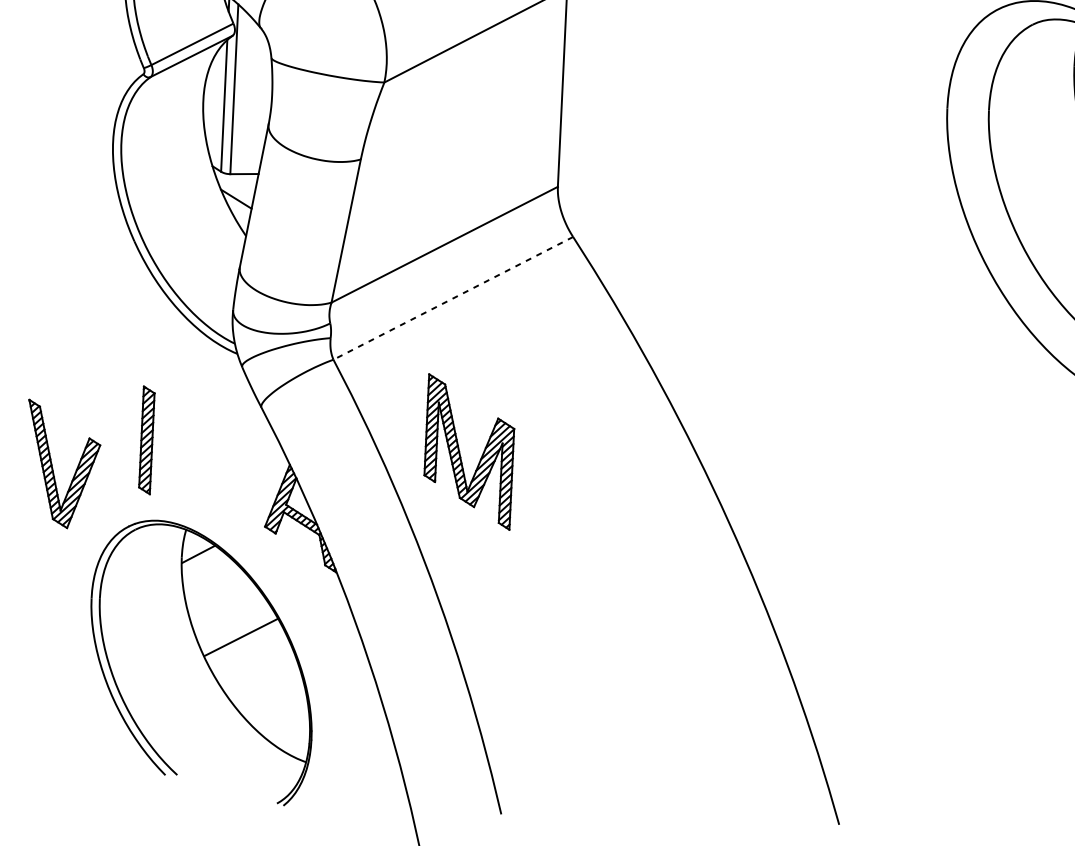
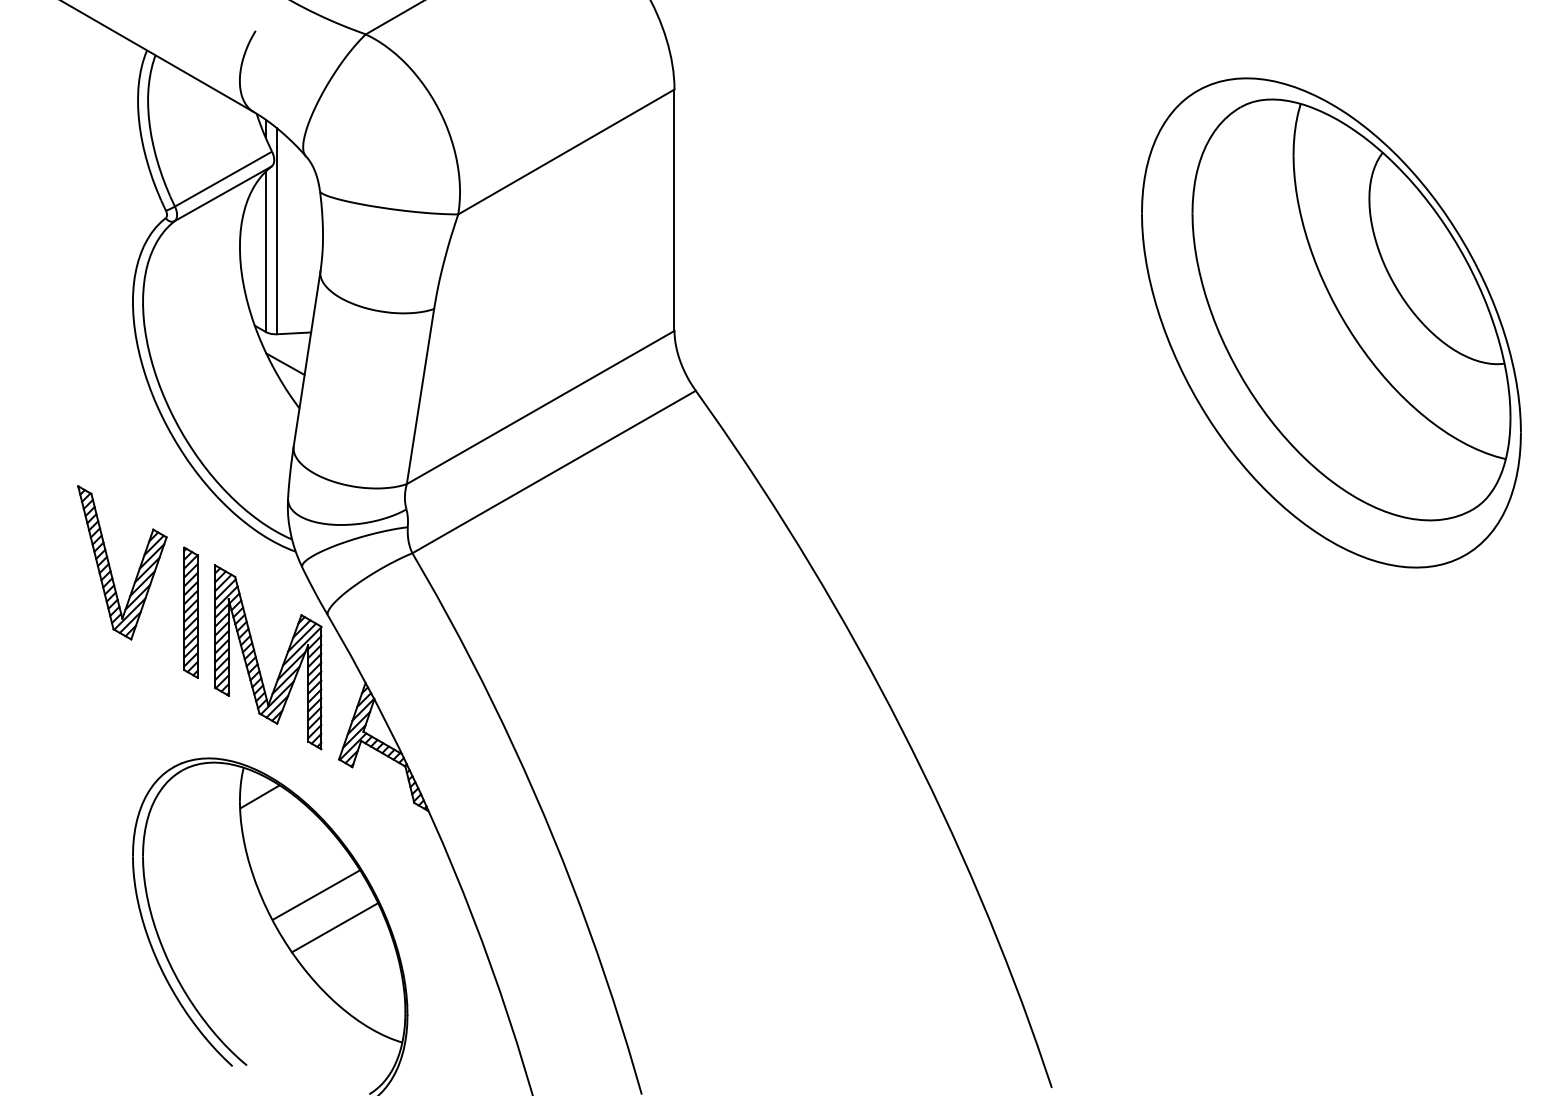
line: (452, 298) -> (553, 472), dashed -> solid
part: (146, 440) -> (190, 612), moved
part: (460, 452) -> (257, 658), moved
part: (52, 466) -> (110, 565), moved
line: (254, 664) -> (334, 927), added

